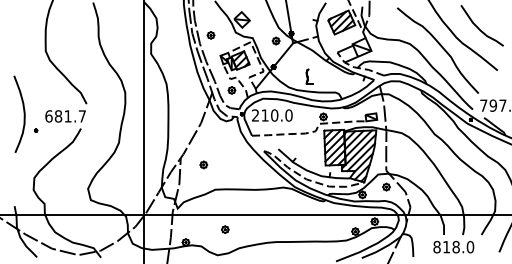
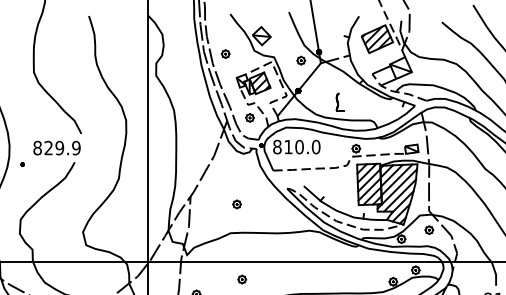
text: (255, 115) -> (277, 147), 210.0 -> 810.0
text: (65, 116) -> (56, 148), 681.7 -> 829.9
part: (203, 164) -> (236, 203), moved

